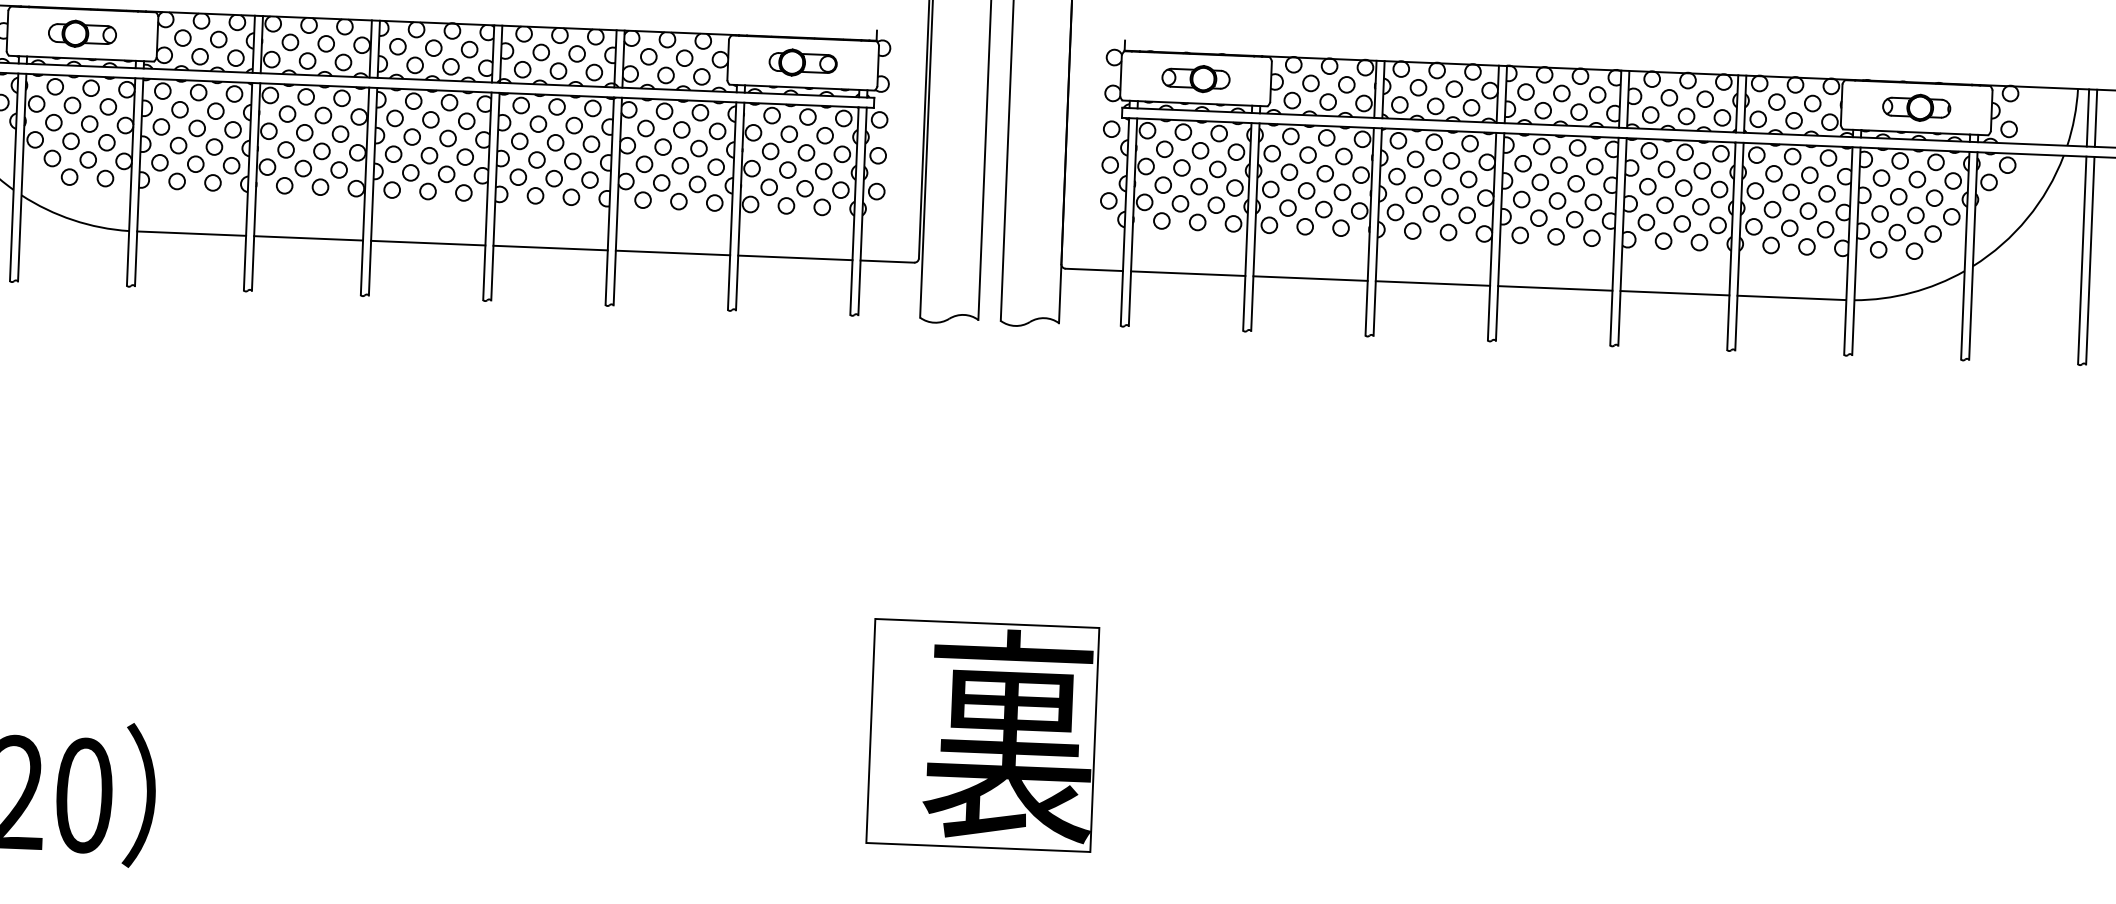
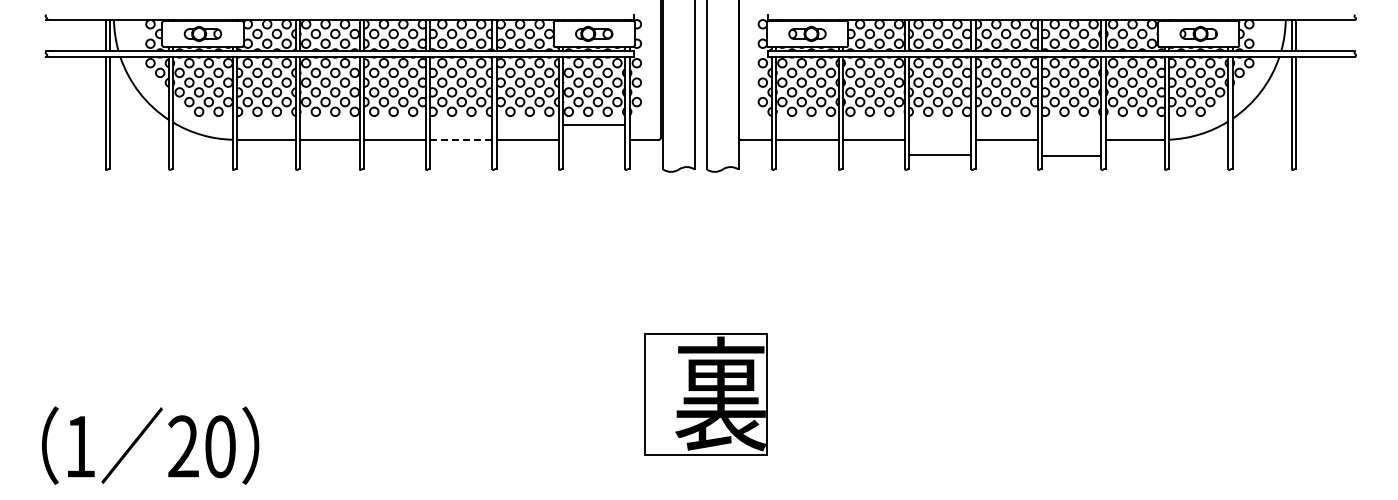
line: (549, 247) -> (460, 139), solid -> dashed
line: (795, 257) -> (594, 124), moved
line: (1433, 282) -> (940, 154), moved
line: (1674, 292) -> (1071, 155), moved

